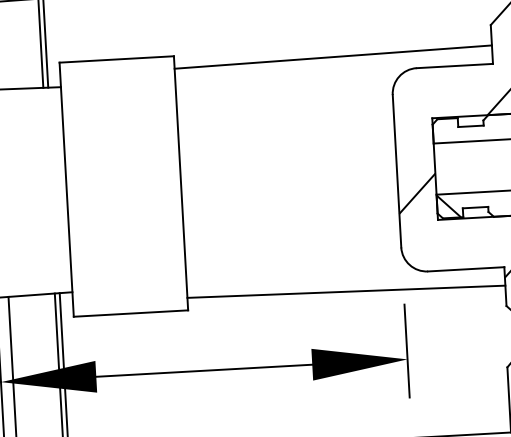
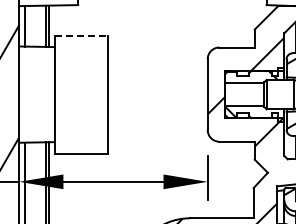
line: (331, 55) -> (180, 39), removed
line: (117, 58) -> (81, 35), solid -> dashed
line: (344, 290) -> (180, 148), removed

